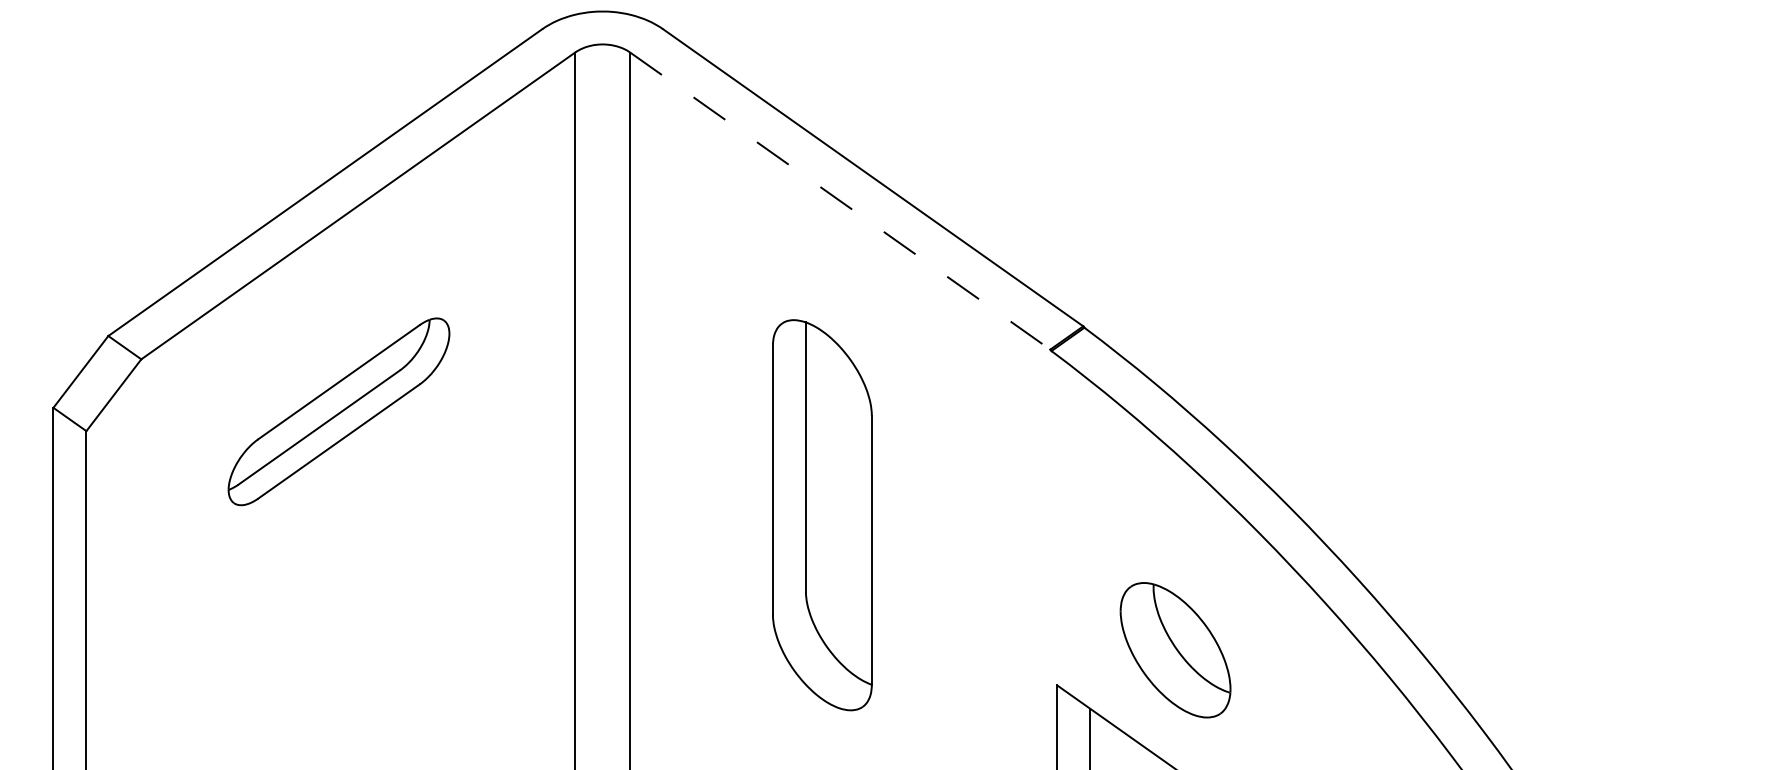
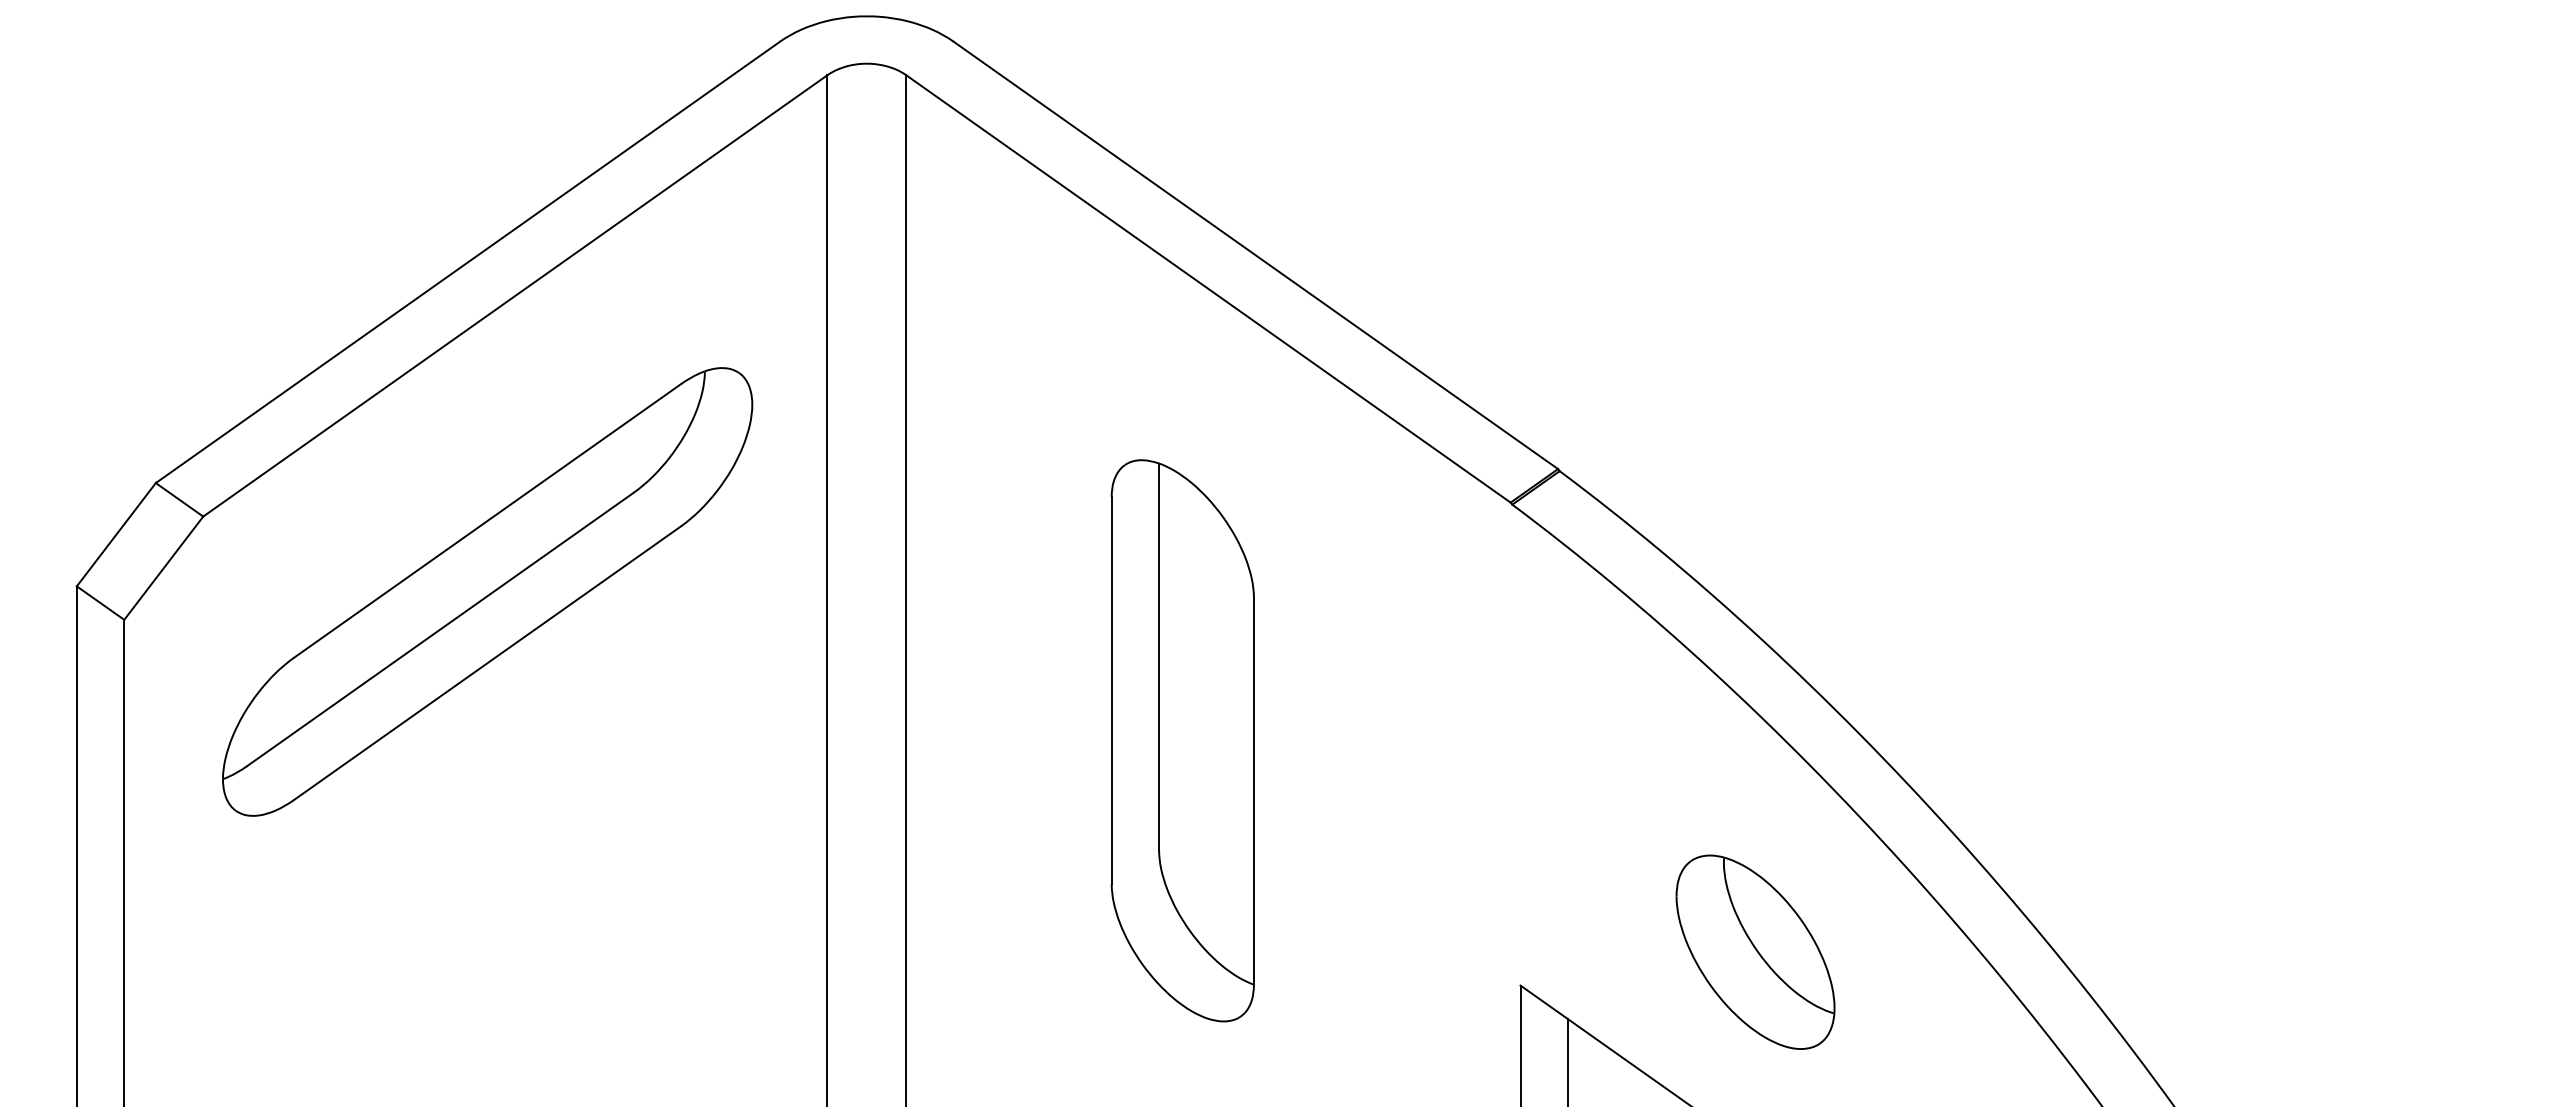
line: (840, 201) -> (1208, 289), dashed -> solid
part: (338, 411) -> (486, 591), size x1.67
part: (1175, 650) -> (1755, 952), moved

